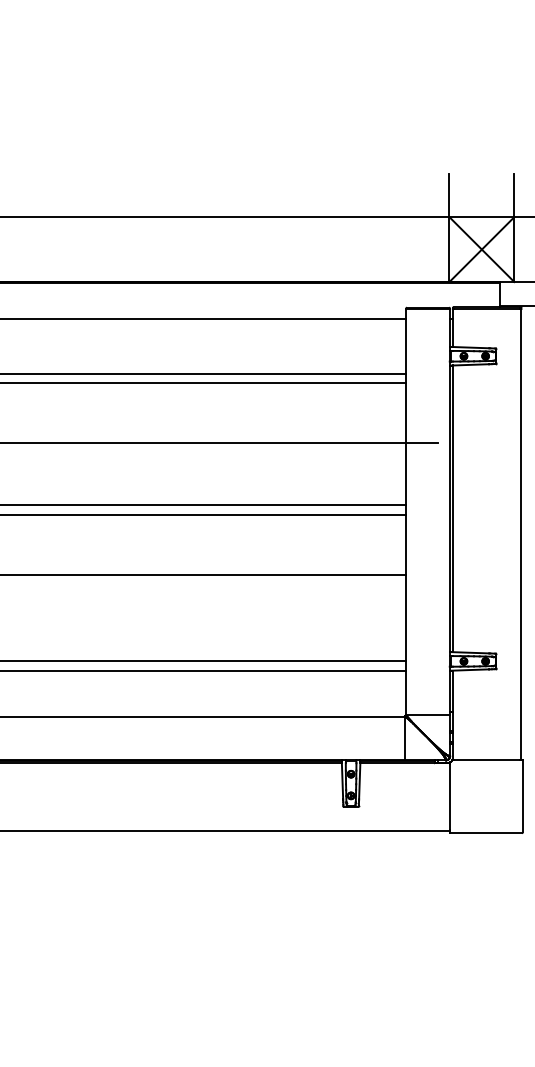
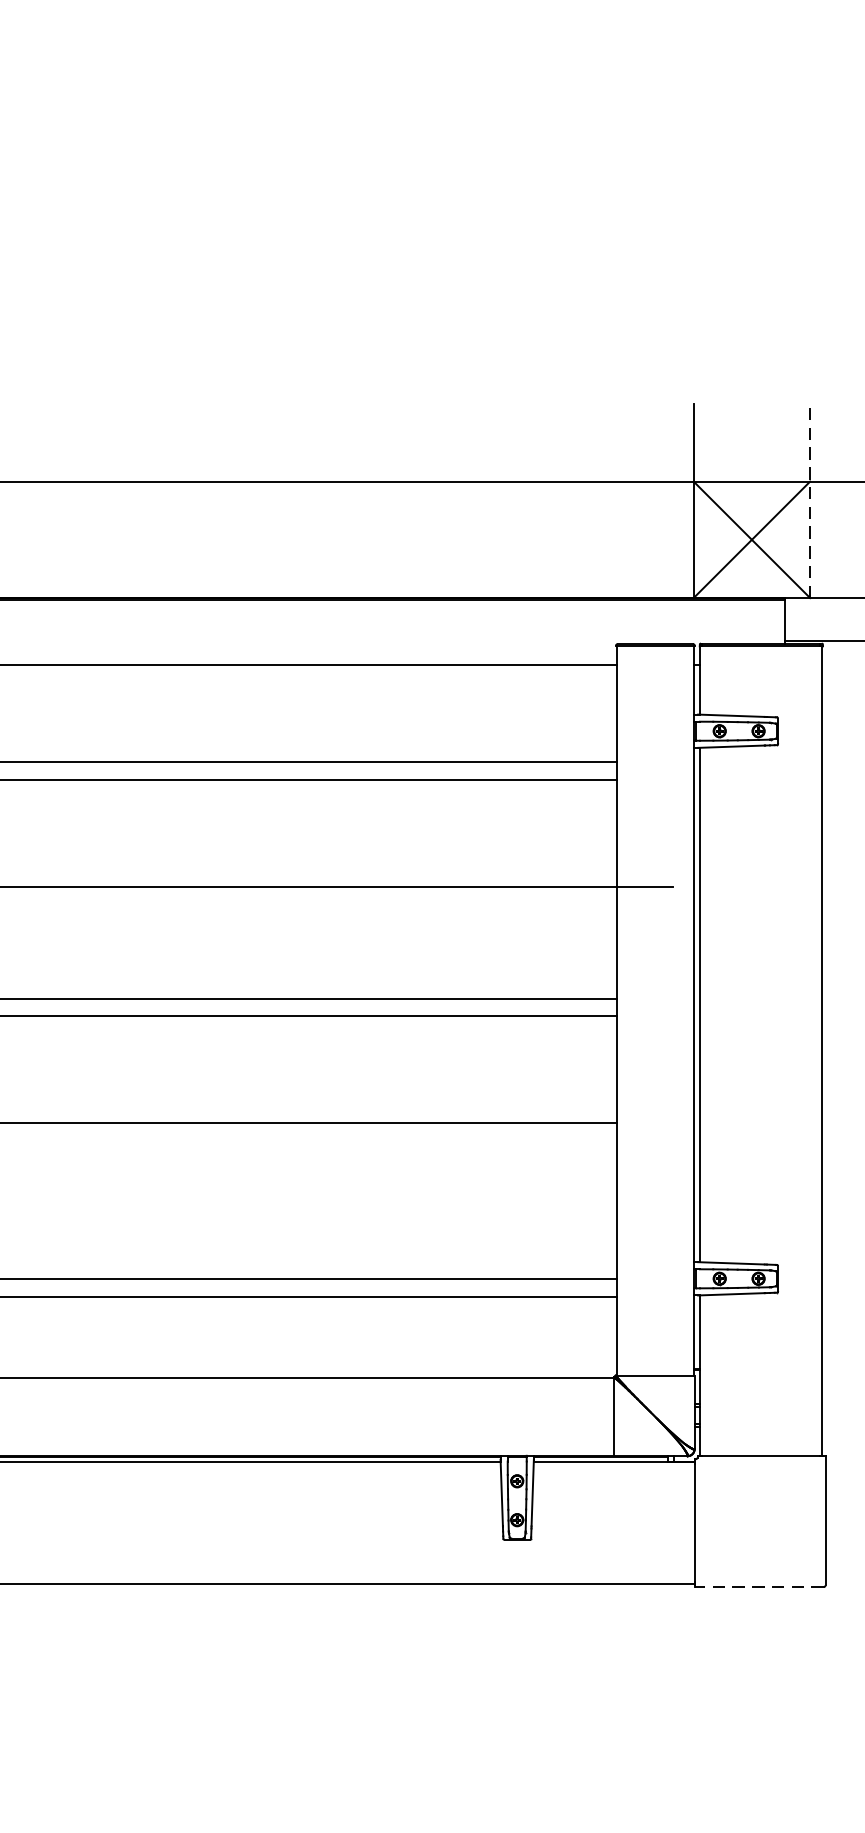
line: (514, 227) -> (810, 500), solid -> dashed
line: (486, 833) -> (760, 1587), solid -> dashed

